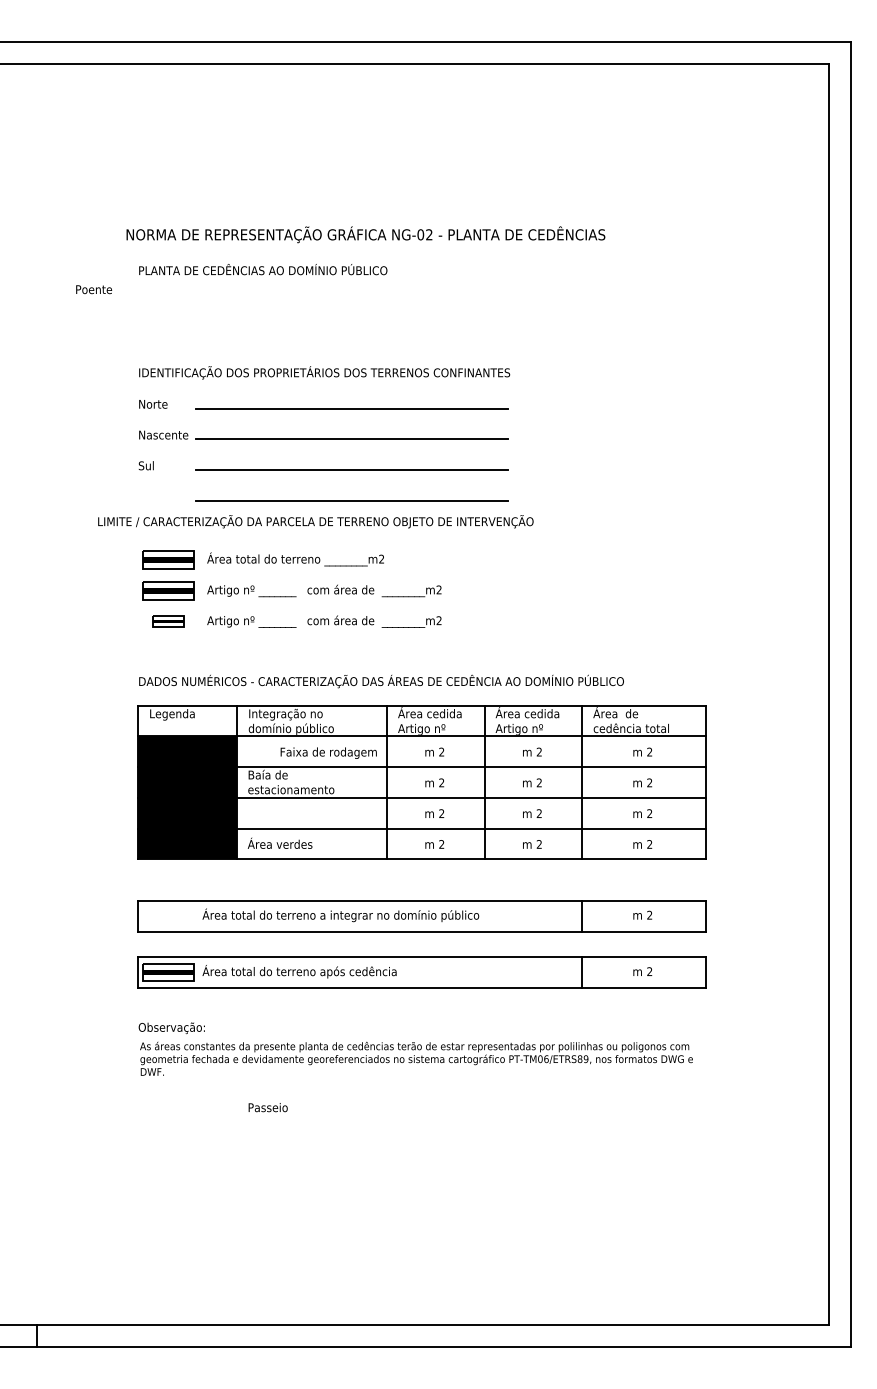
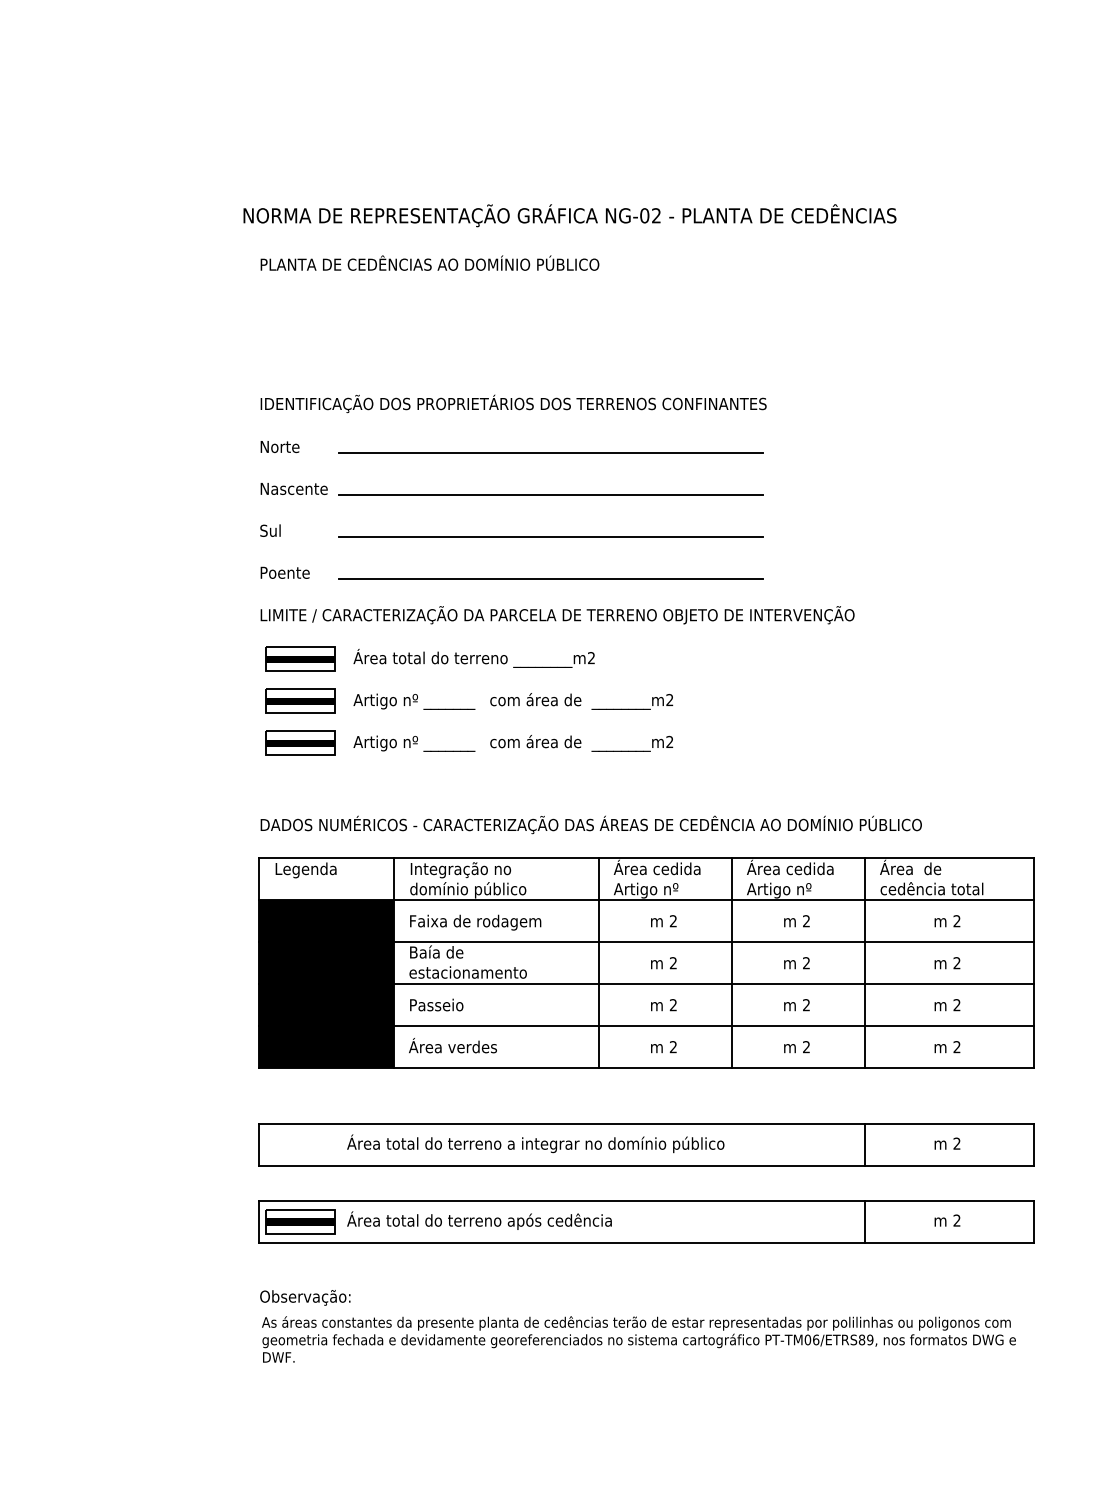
text: (94, 289) -> (285, 572), moved
text: (315, 521) -> (557, 614), moved
part: (168, 621) -> (300, 743), size x1.67
text: (328, 752) -> (475, 921), moved
text: (267, 1107) -> (435, 1004), moved

